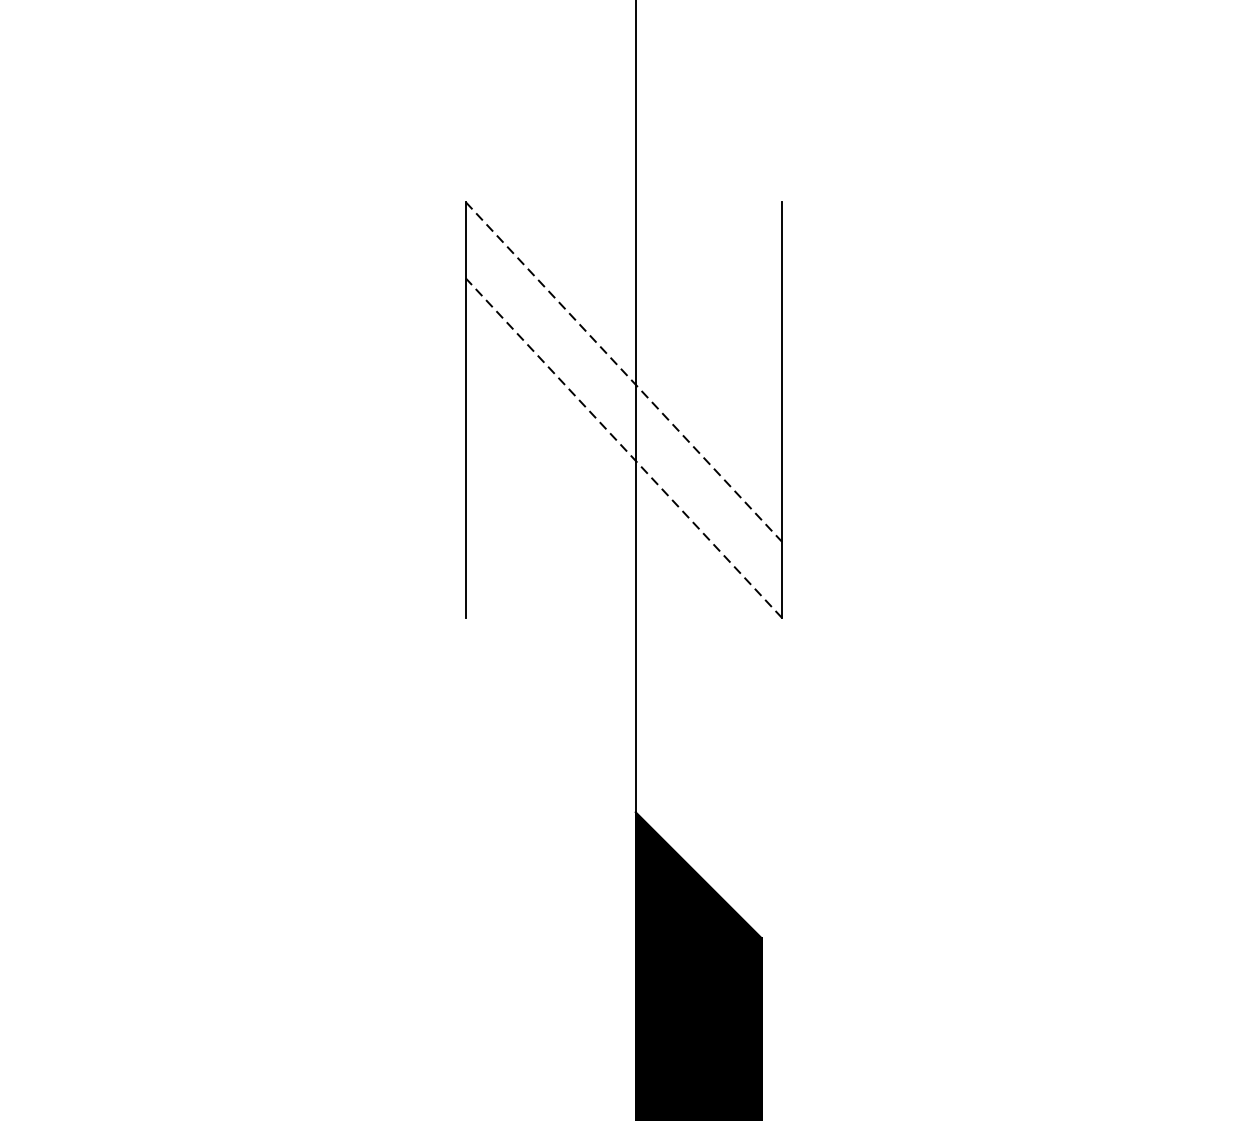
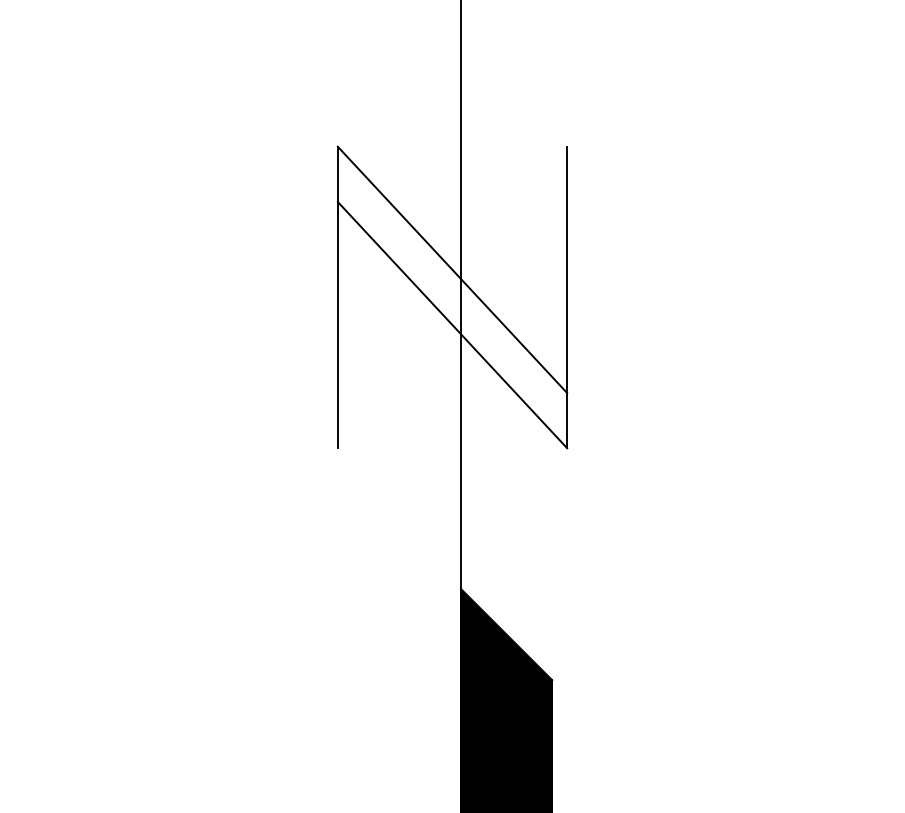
line: (624, 372) -> (452, 270), dashed -> solid
line: (624, 447) -> (452, 324), dashed -> solid

